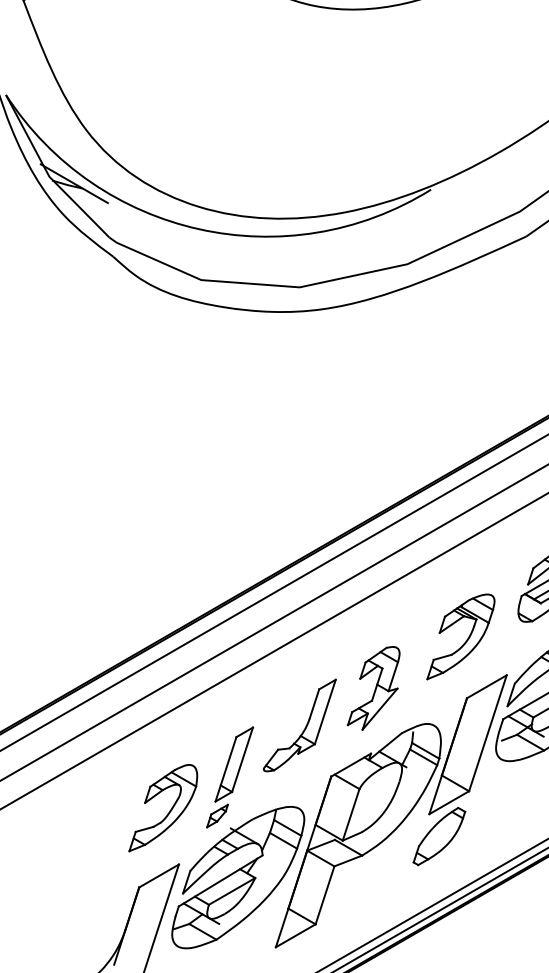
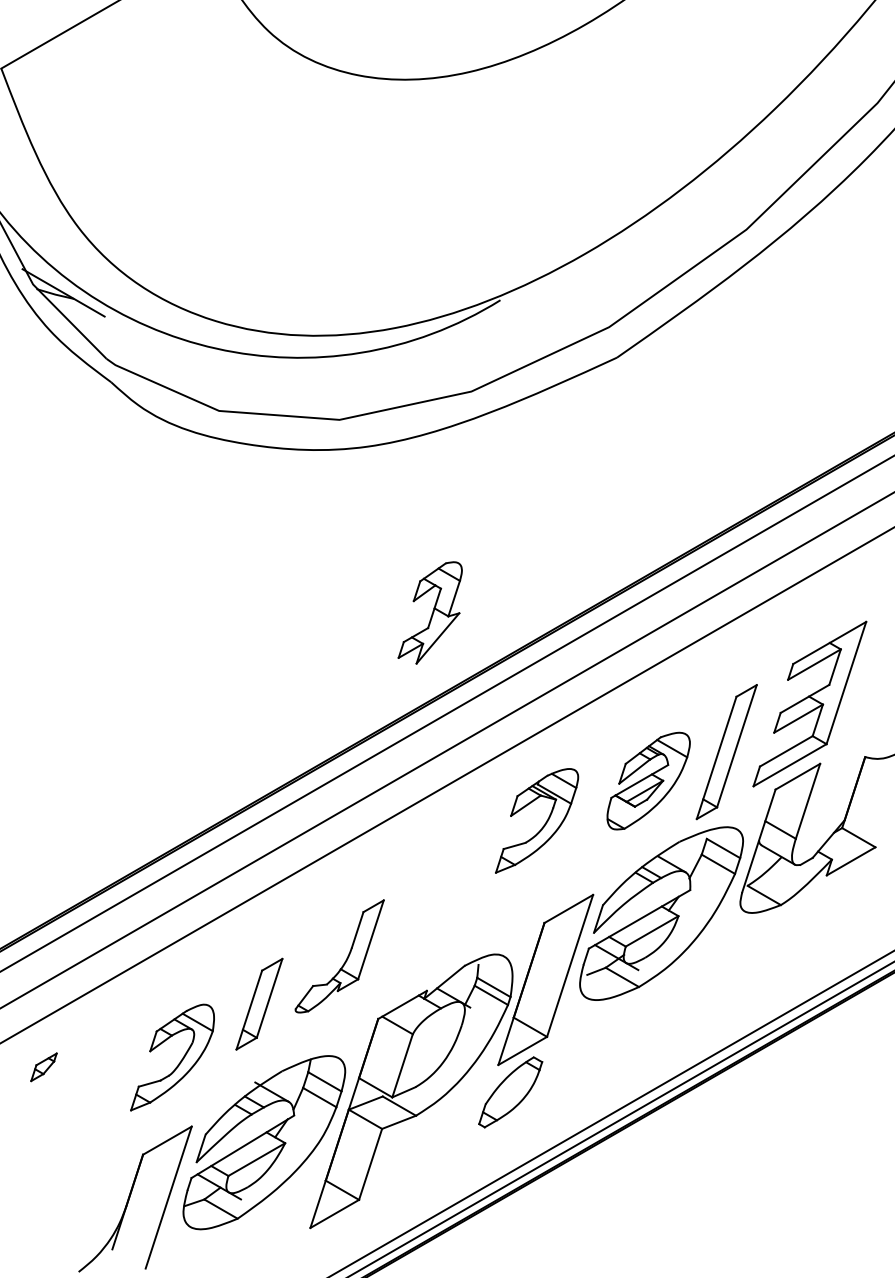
part: (467, 639) -> (544, 823), moved
part: (373, 688) -> (429, 612), moved
part: (217, 816) -> (43, 1067), moved

